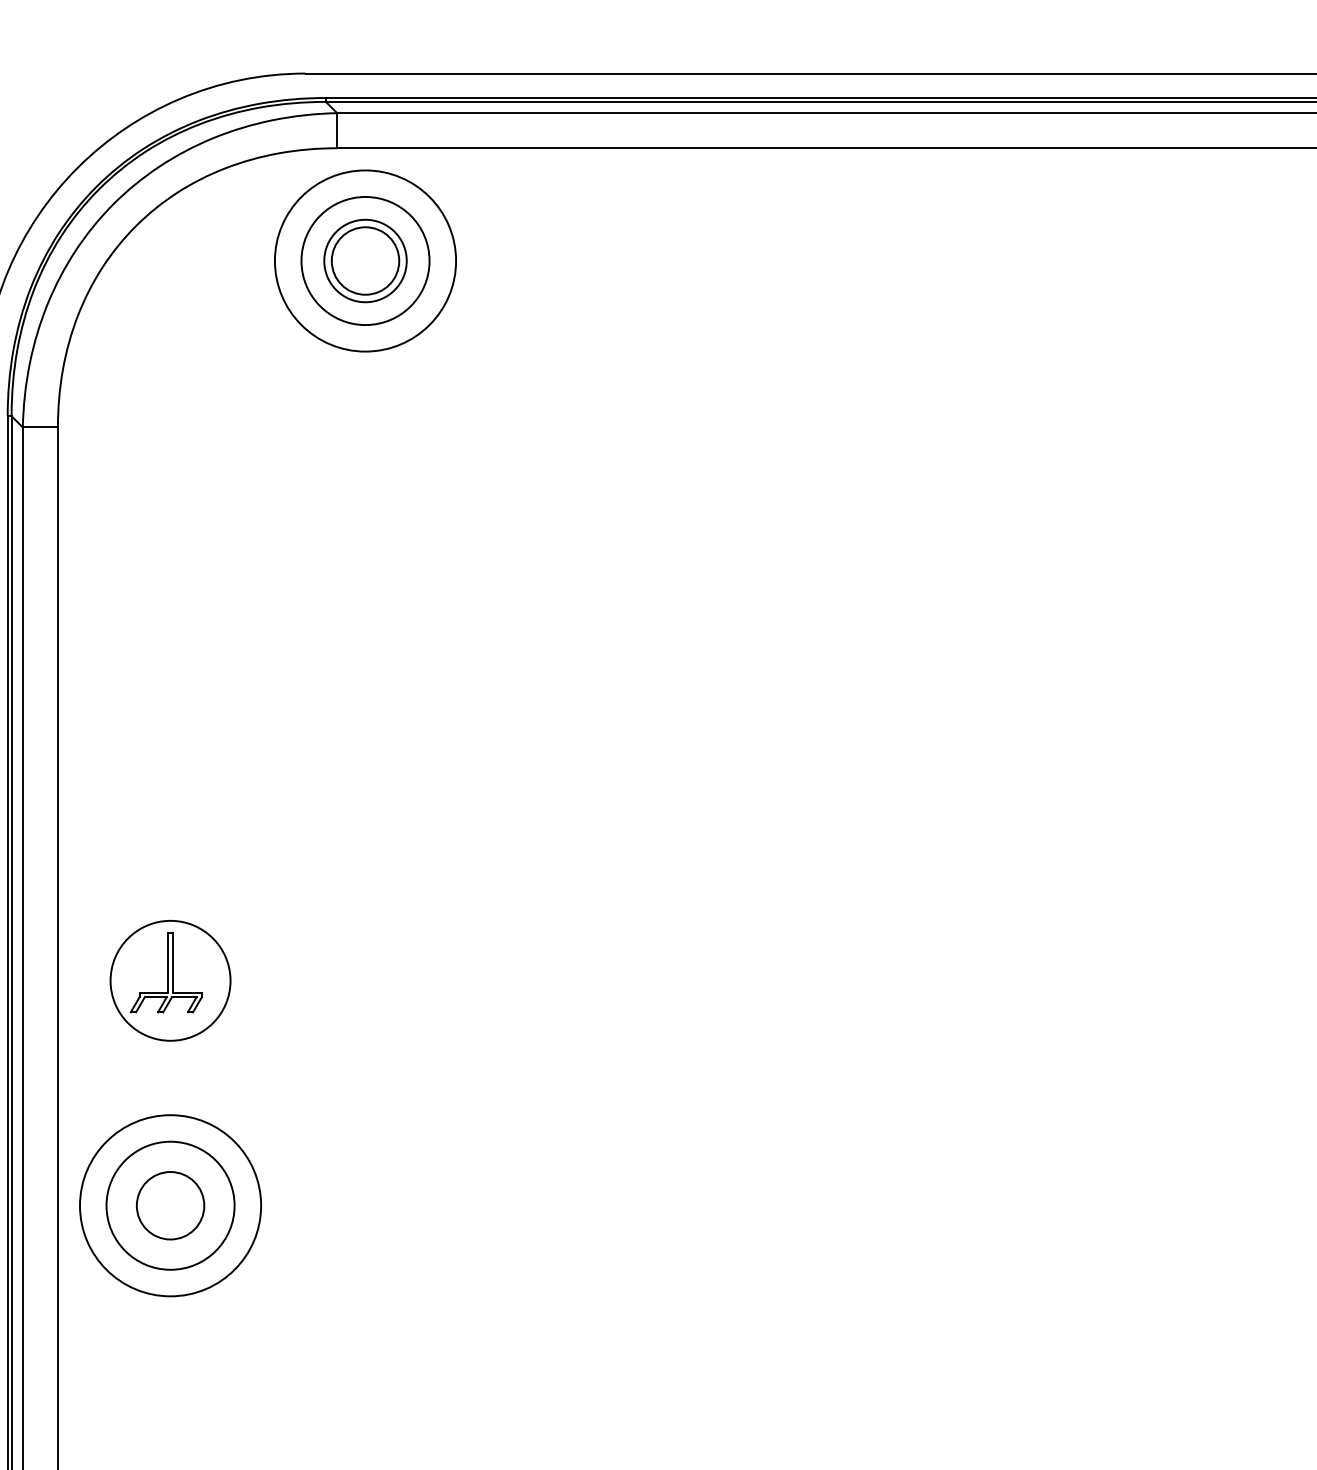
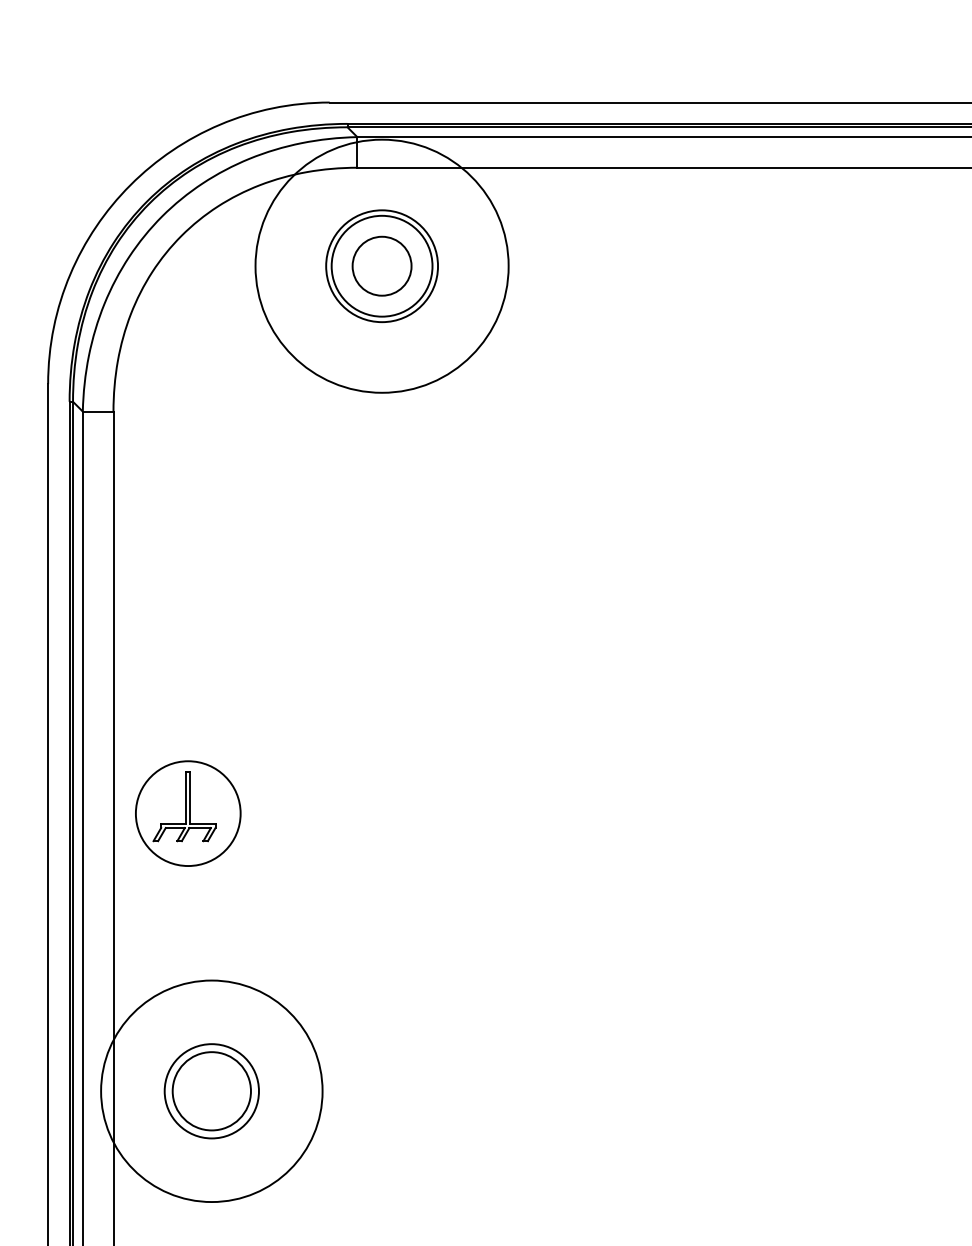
circle: (365, 260) -> (382, 265), size x1.4
circle: (365, 260) -> (382, 265), size x1.6
part: (170, 980) -> (188, 813), moved
circle: (170, 1205) -> (211, 1091), size x0.7
circle: (170, 1205) -> (211, 1091), size x1.4
circle: (170, 1205) -> (211, 1091), size x1.6

